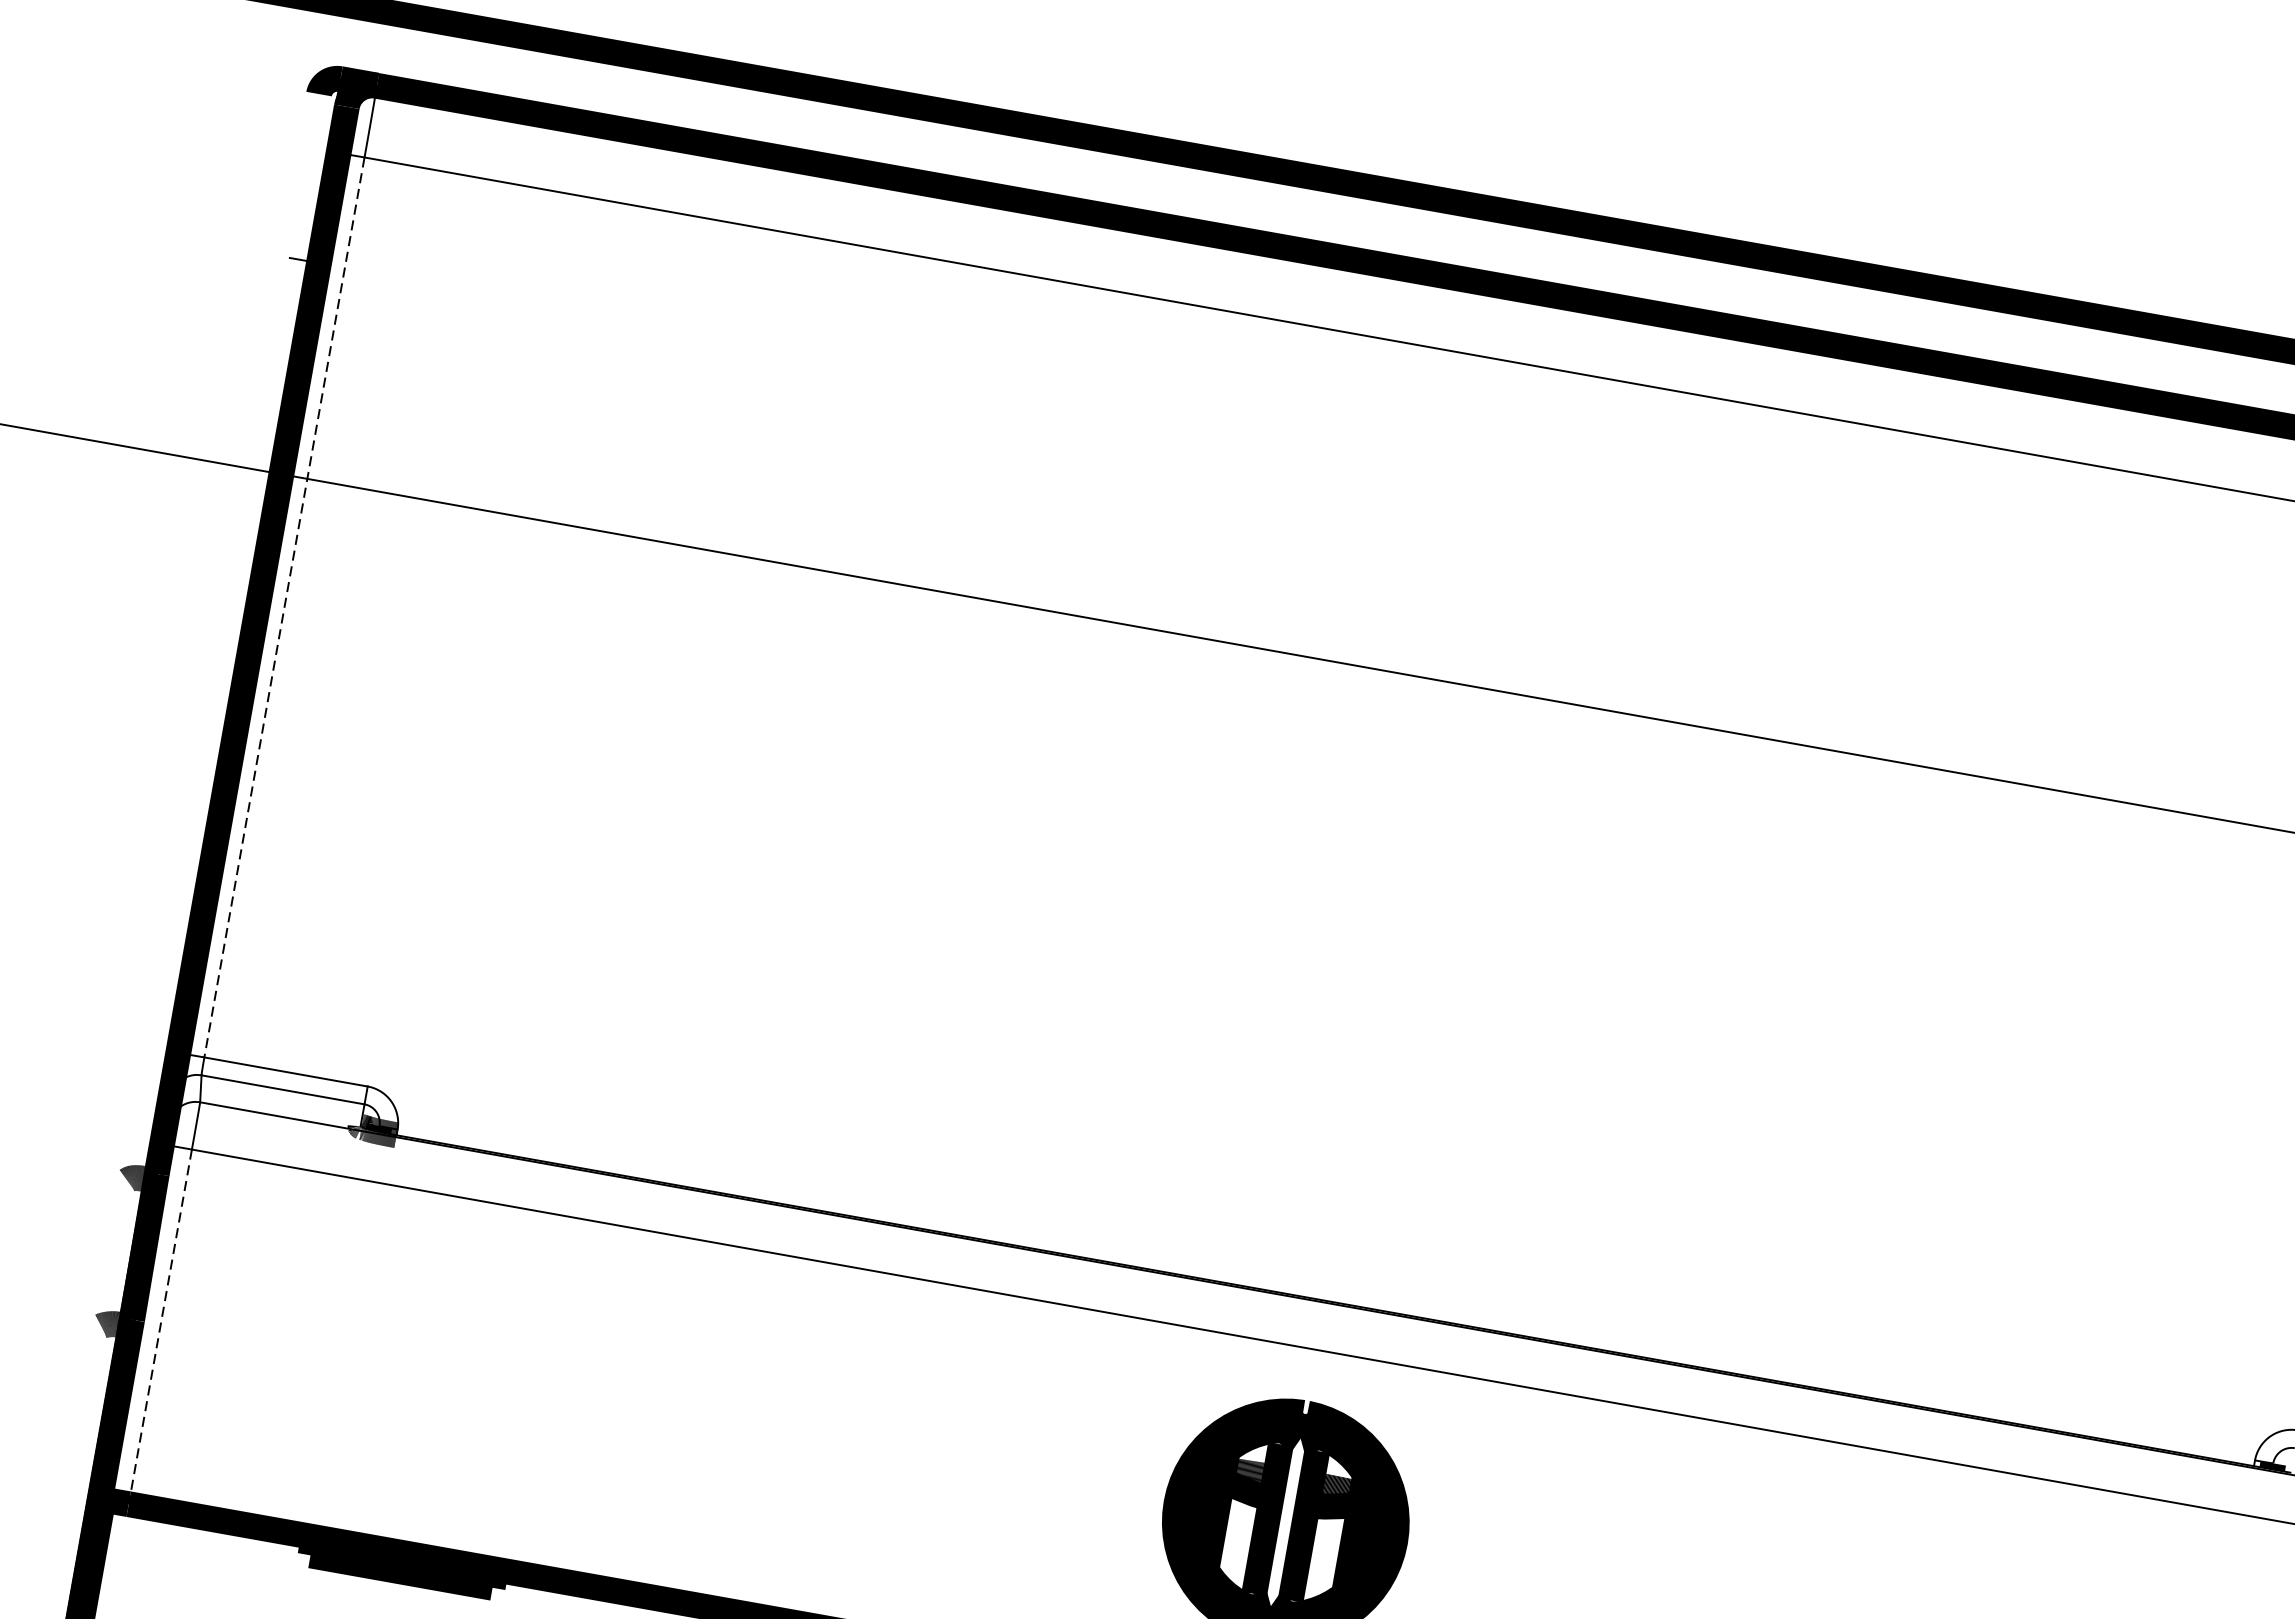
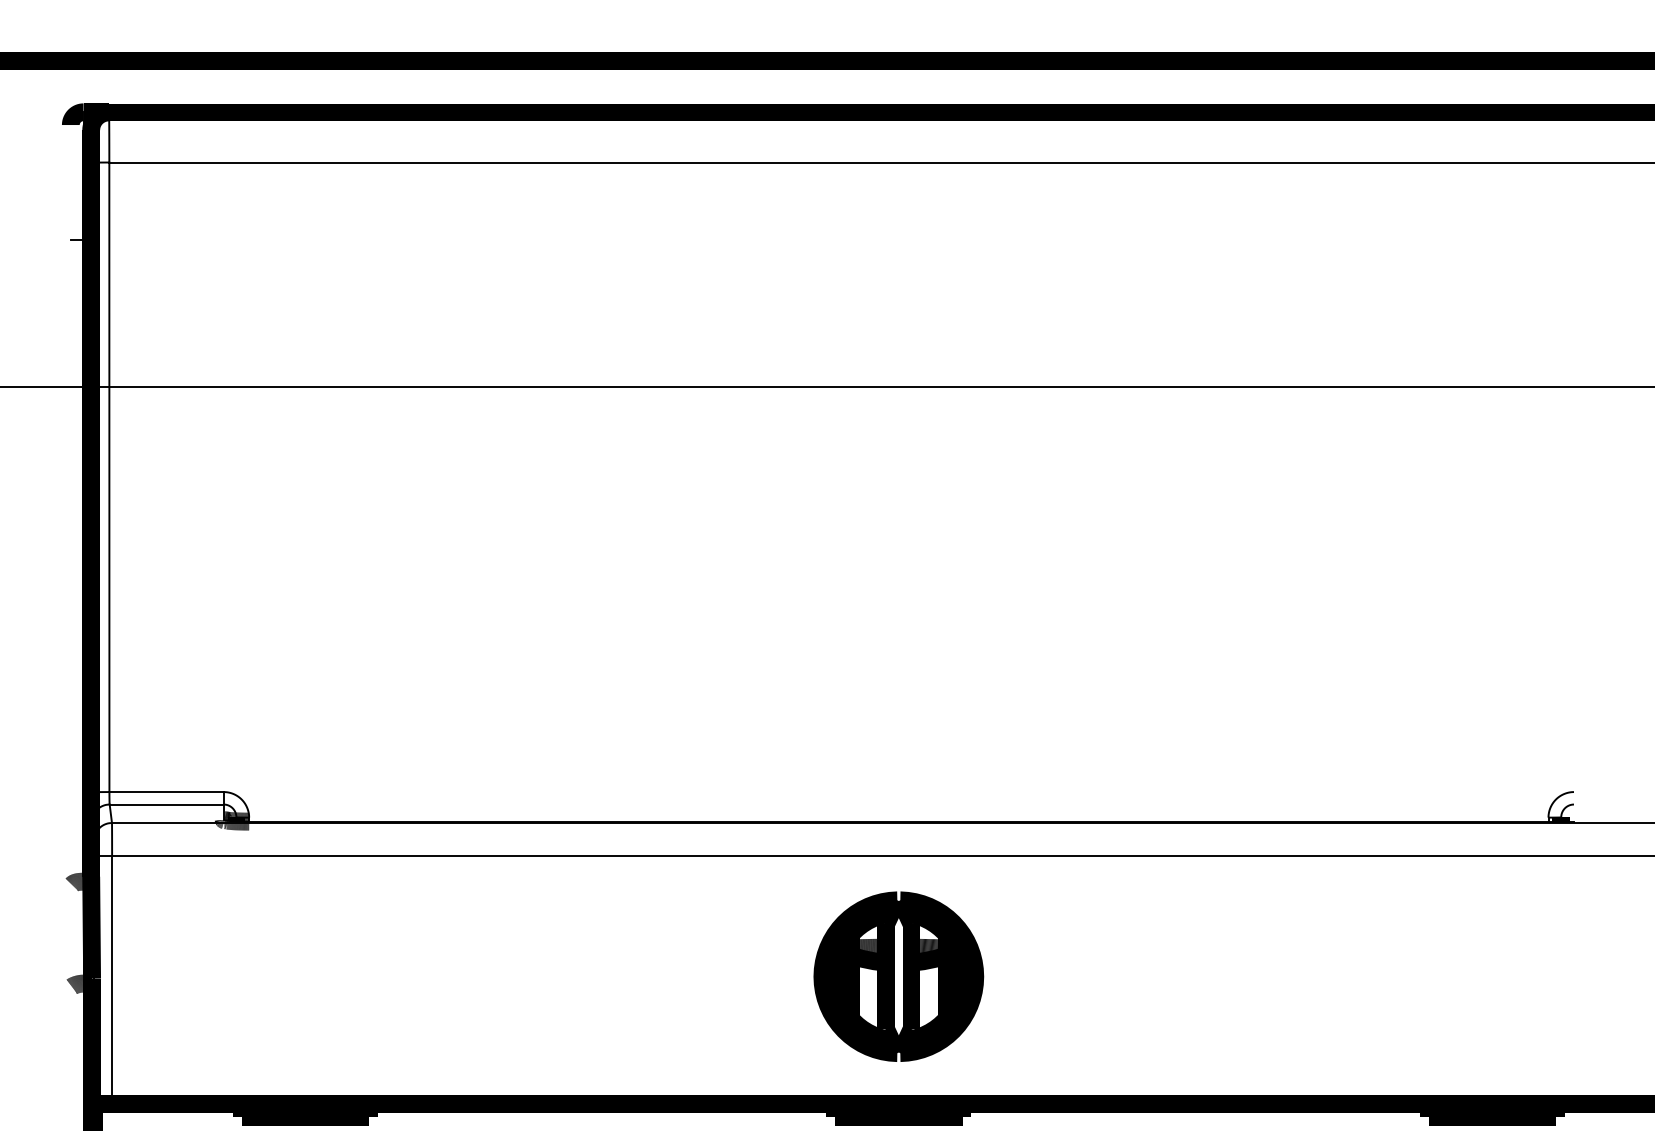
line: (284, 607) -> (109, 477), dashed -> solid
line: (160, 1327) -> (112, 980), dashed -> solid

